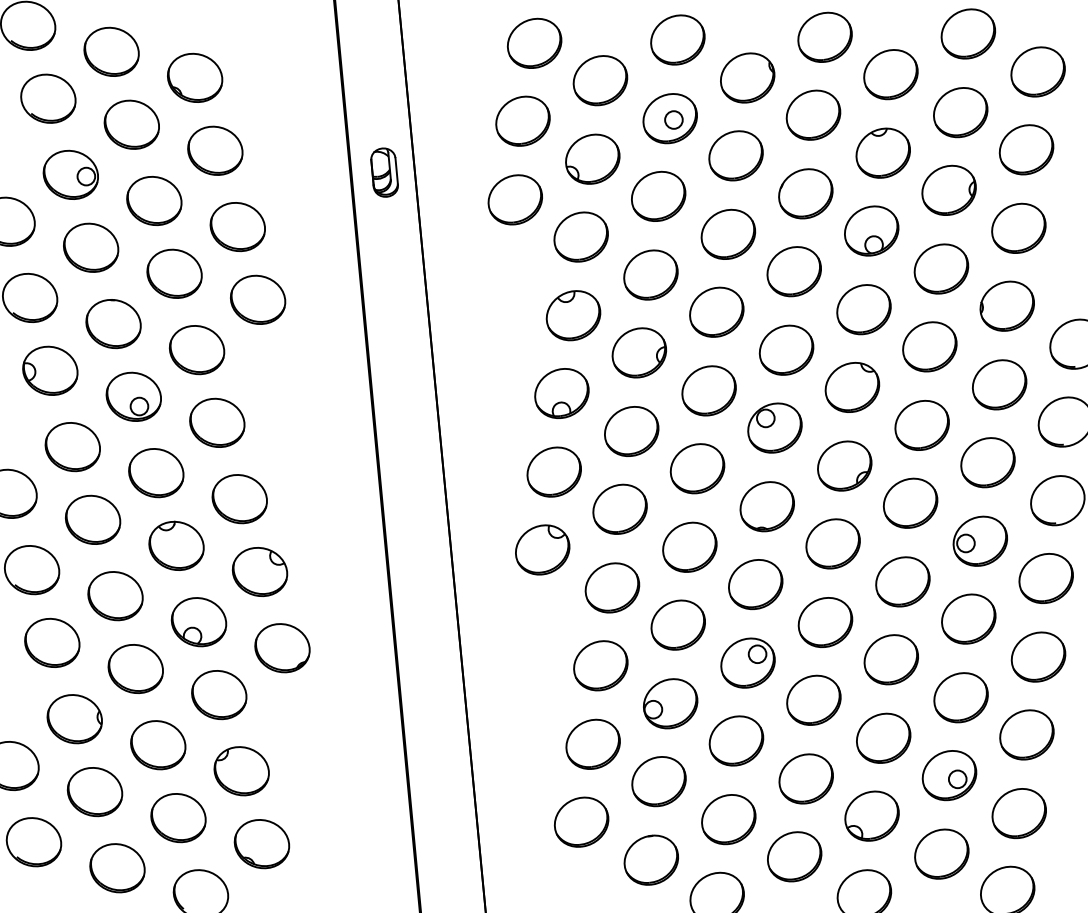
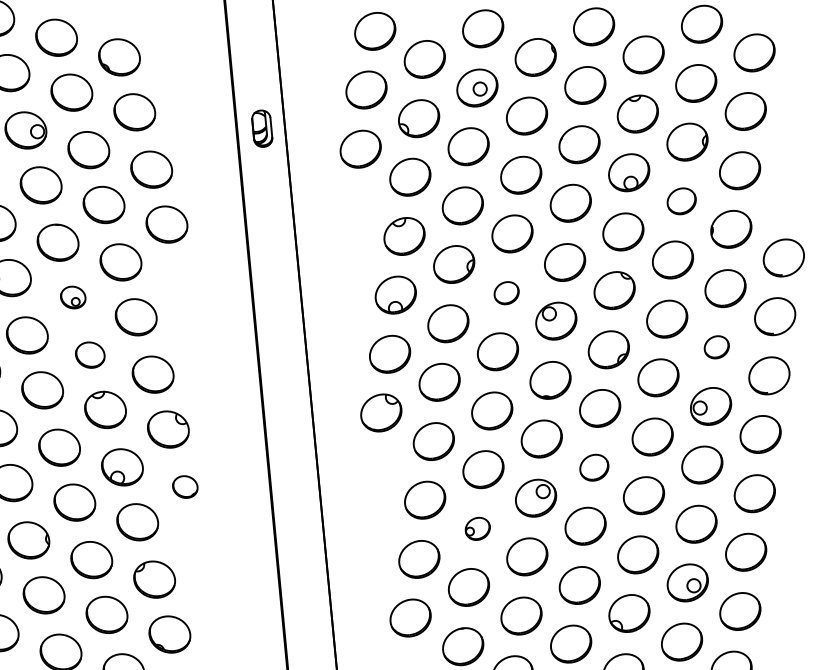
part: (941, 268) -> (681, 200), size x0.7
part: (708, 390) -> (506, 292), size x0.6
part: (133, 396) -> (73, 297), size x0.6
part: (987, 462) -> (716, 347), size x0.6
part: (156, 473) -> (90, 355), size x0.7
part: (825, 622) -> (594, 467), size x0.7
part: (282, 648) -> (185, 487), size x0.6
part: (670, 703) -> (477, 528), size x0.6

